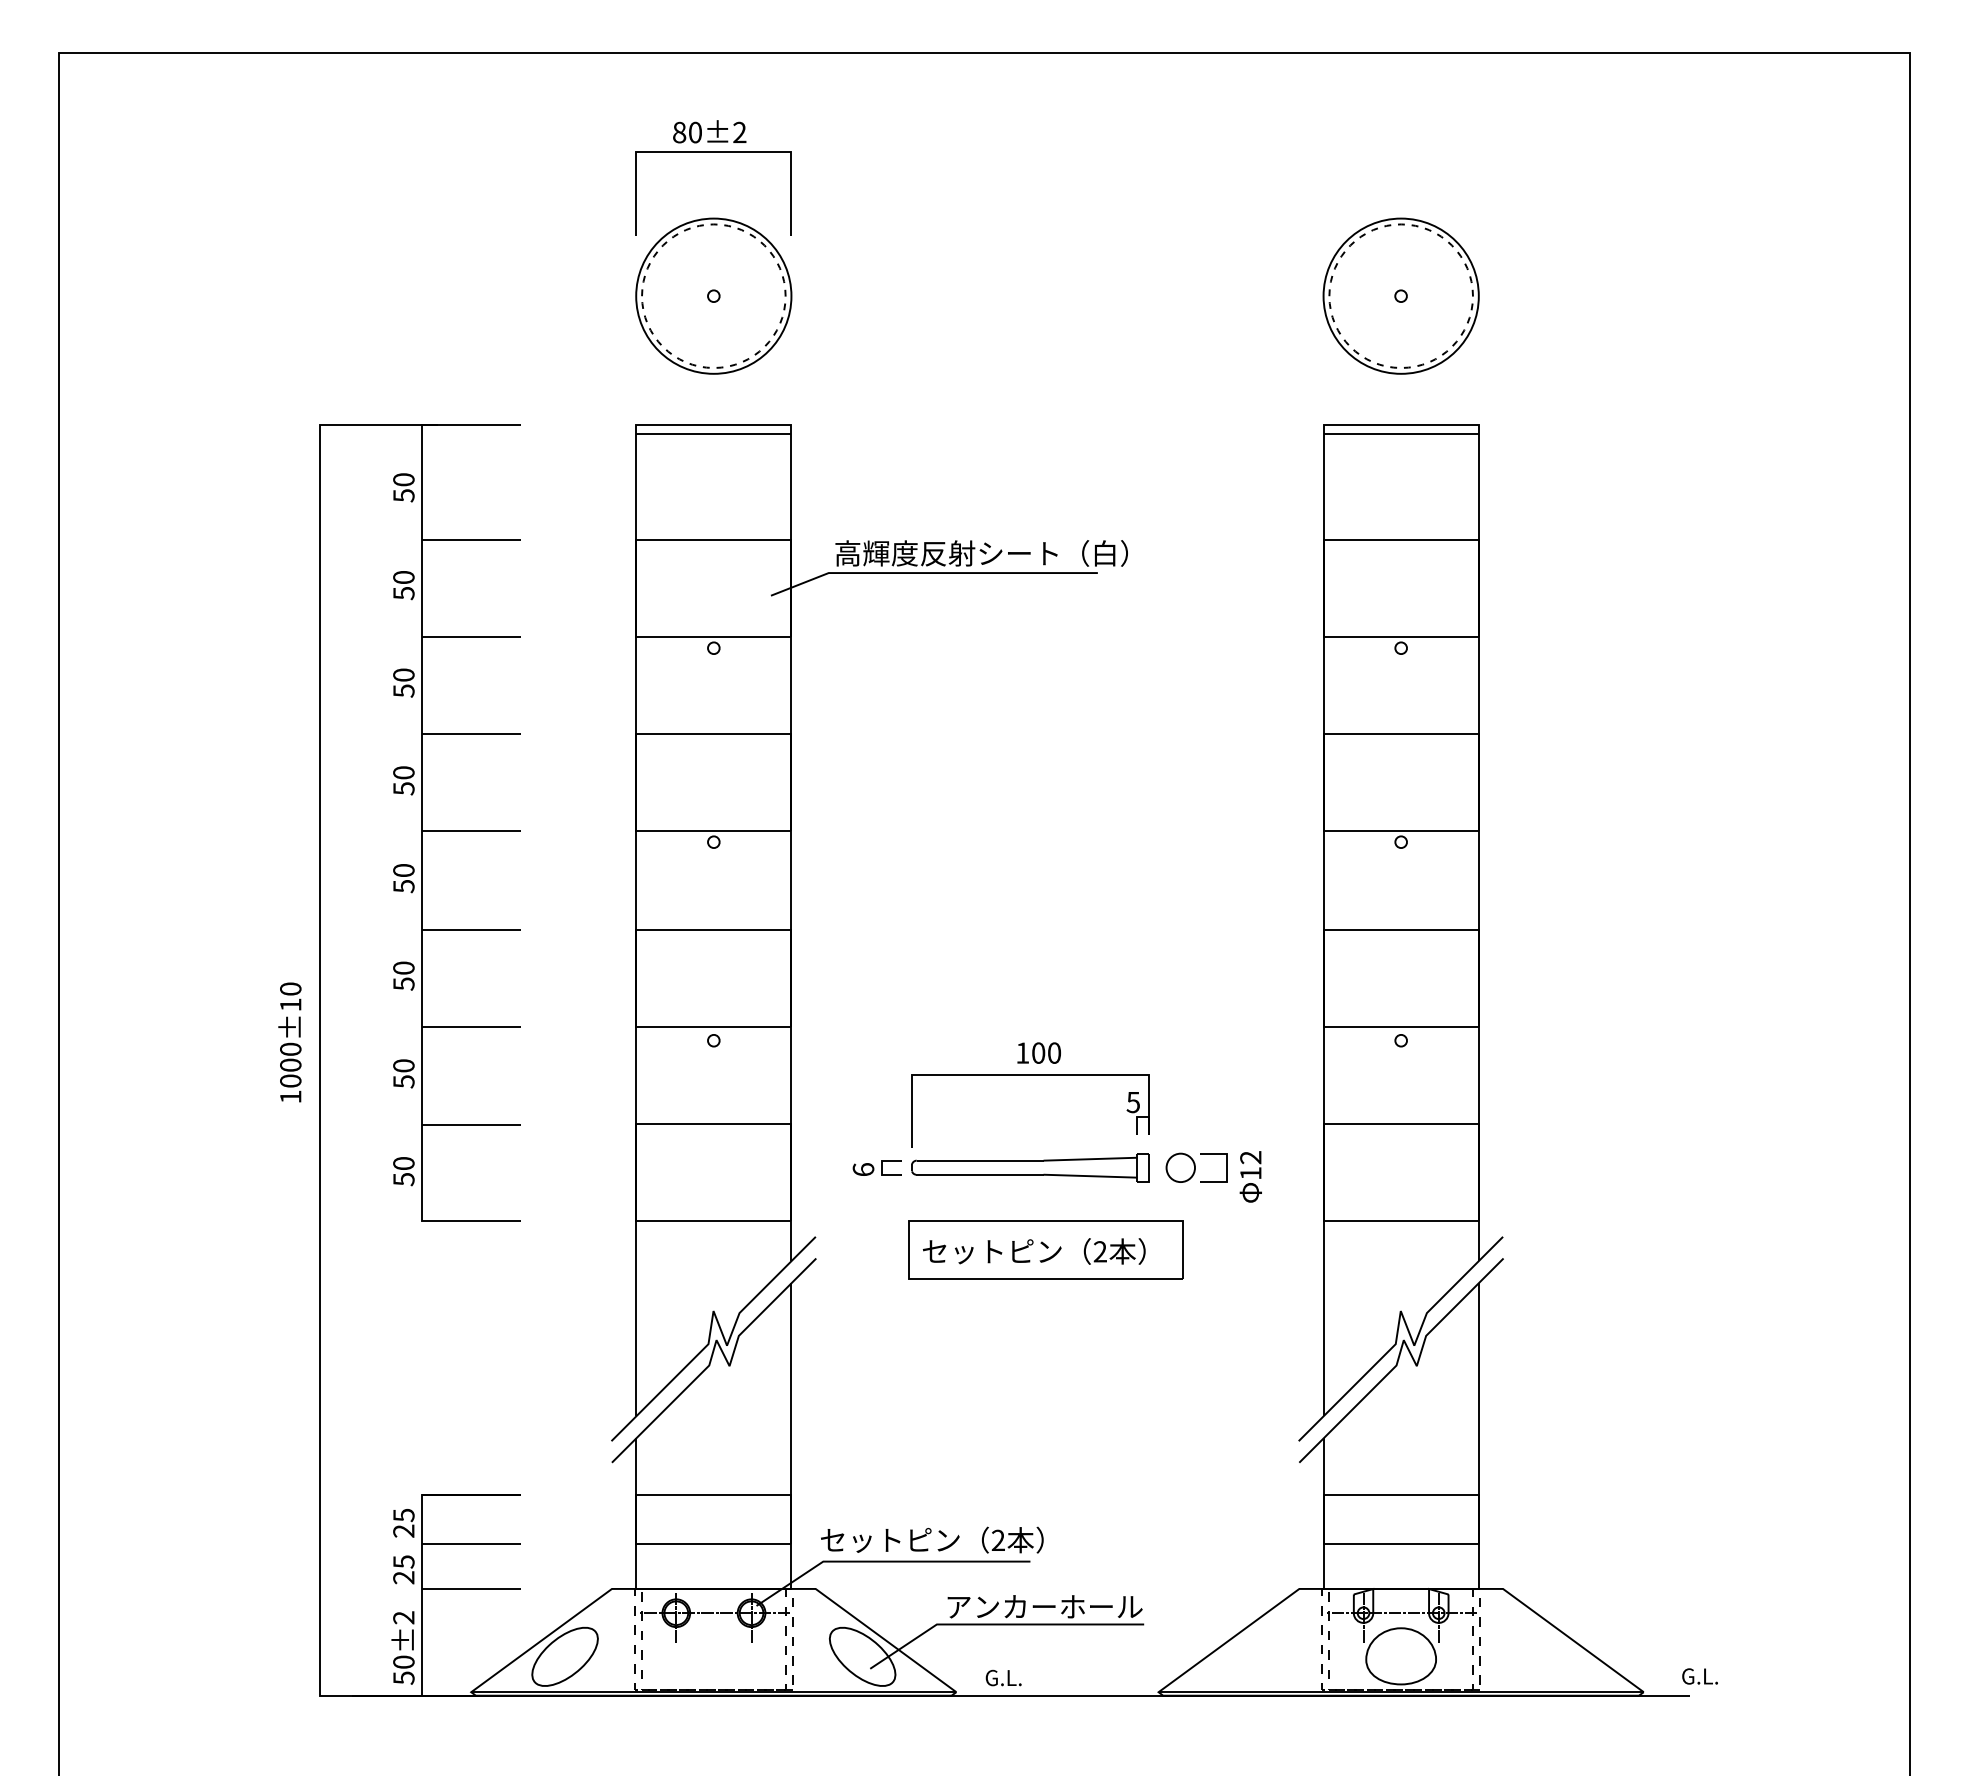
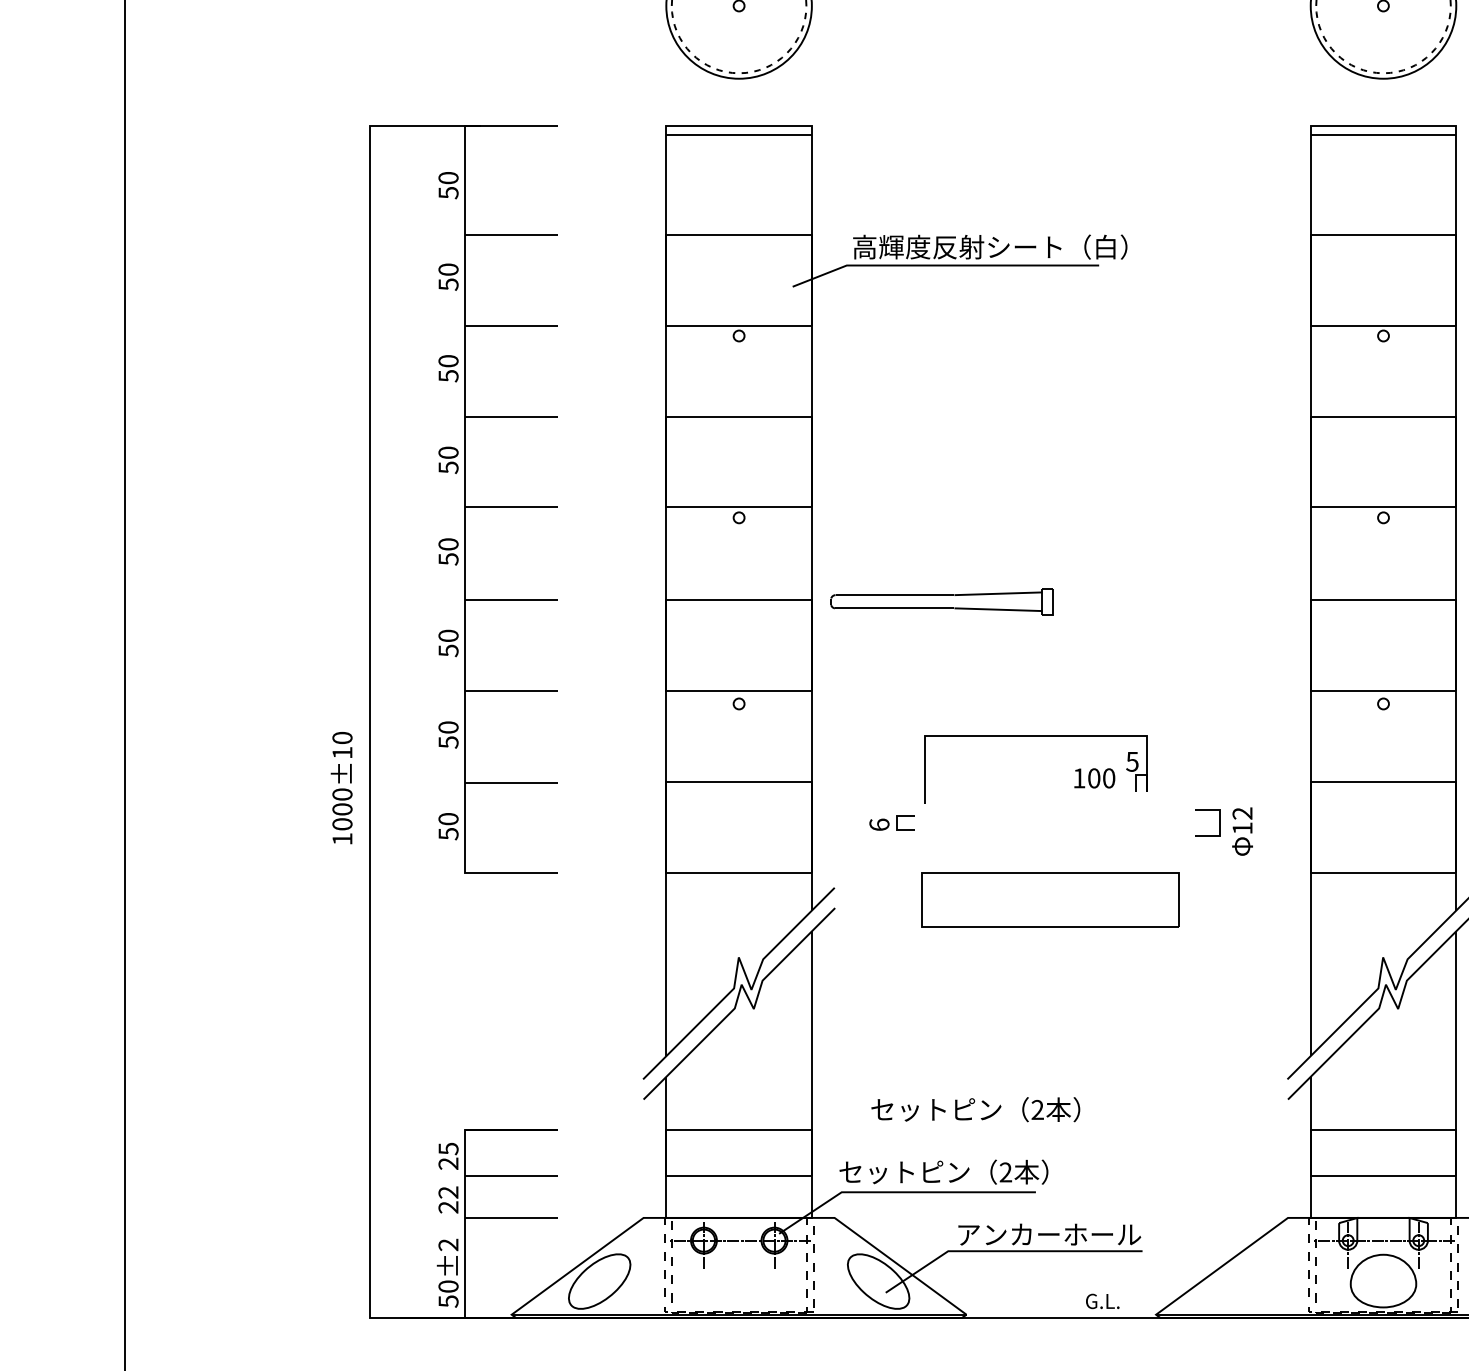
text: (289, 1042) -> (341, 788), moved
text: (1038, 1052) -> (1094, 777), moved
part: (1030, 1167) -> (942, 601), moved
part: (1180, 1167) -> (1176, 822), removed
text: (1034, 1251) -> (975, 1109), moved
text: (403, 1561) -> (448, 1192), 25 -> 22
text: (1003, 1677) -> (1102, 1300), moved

